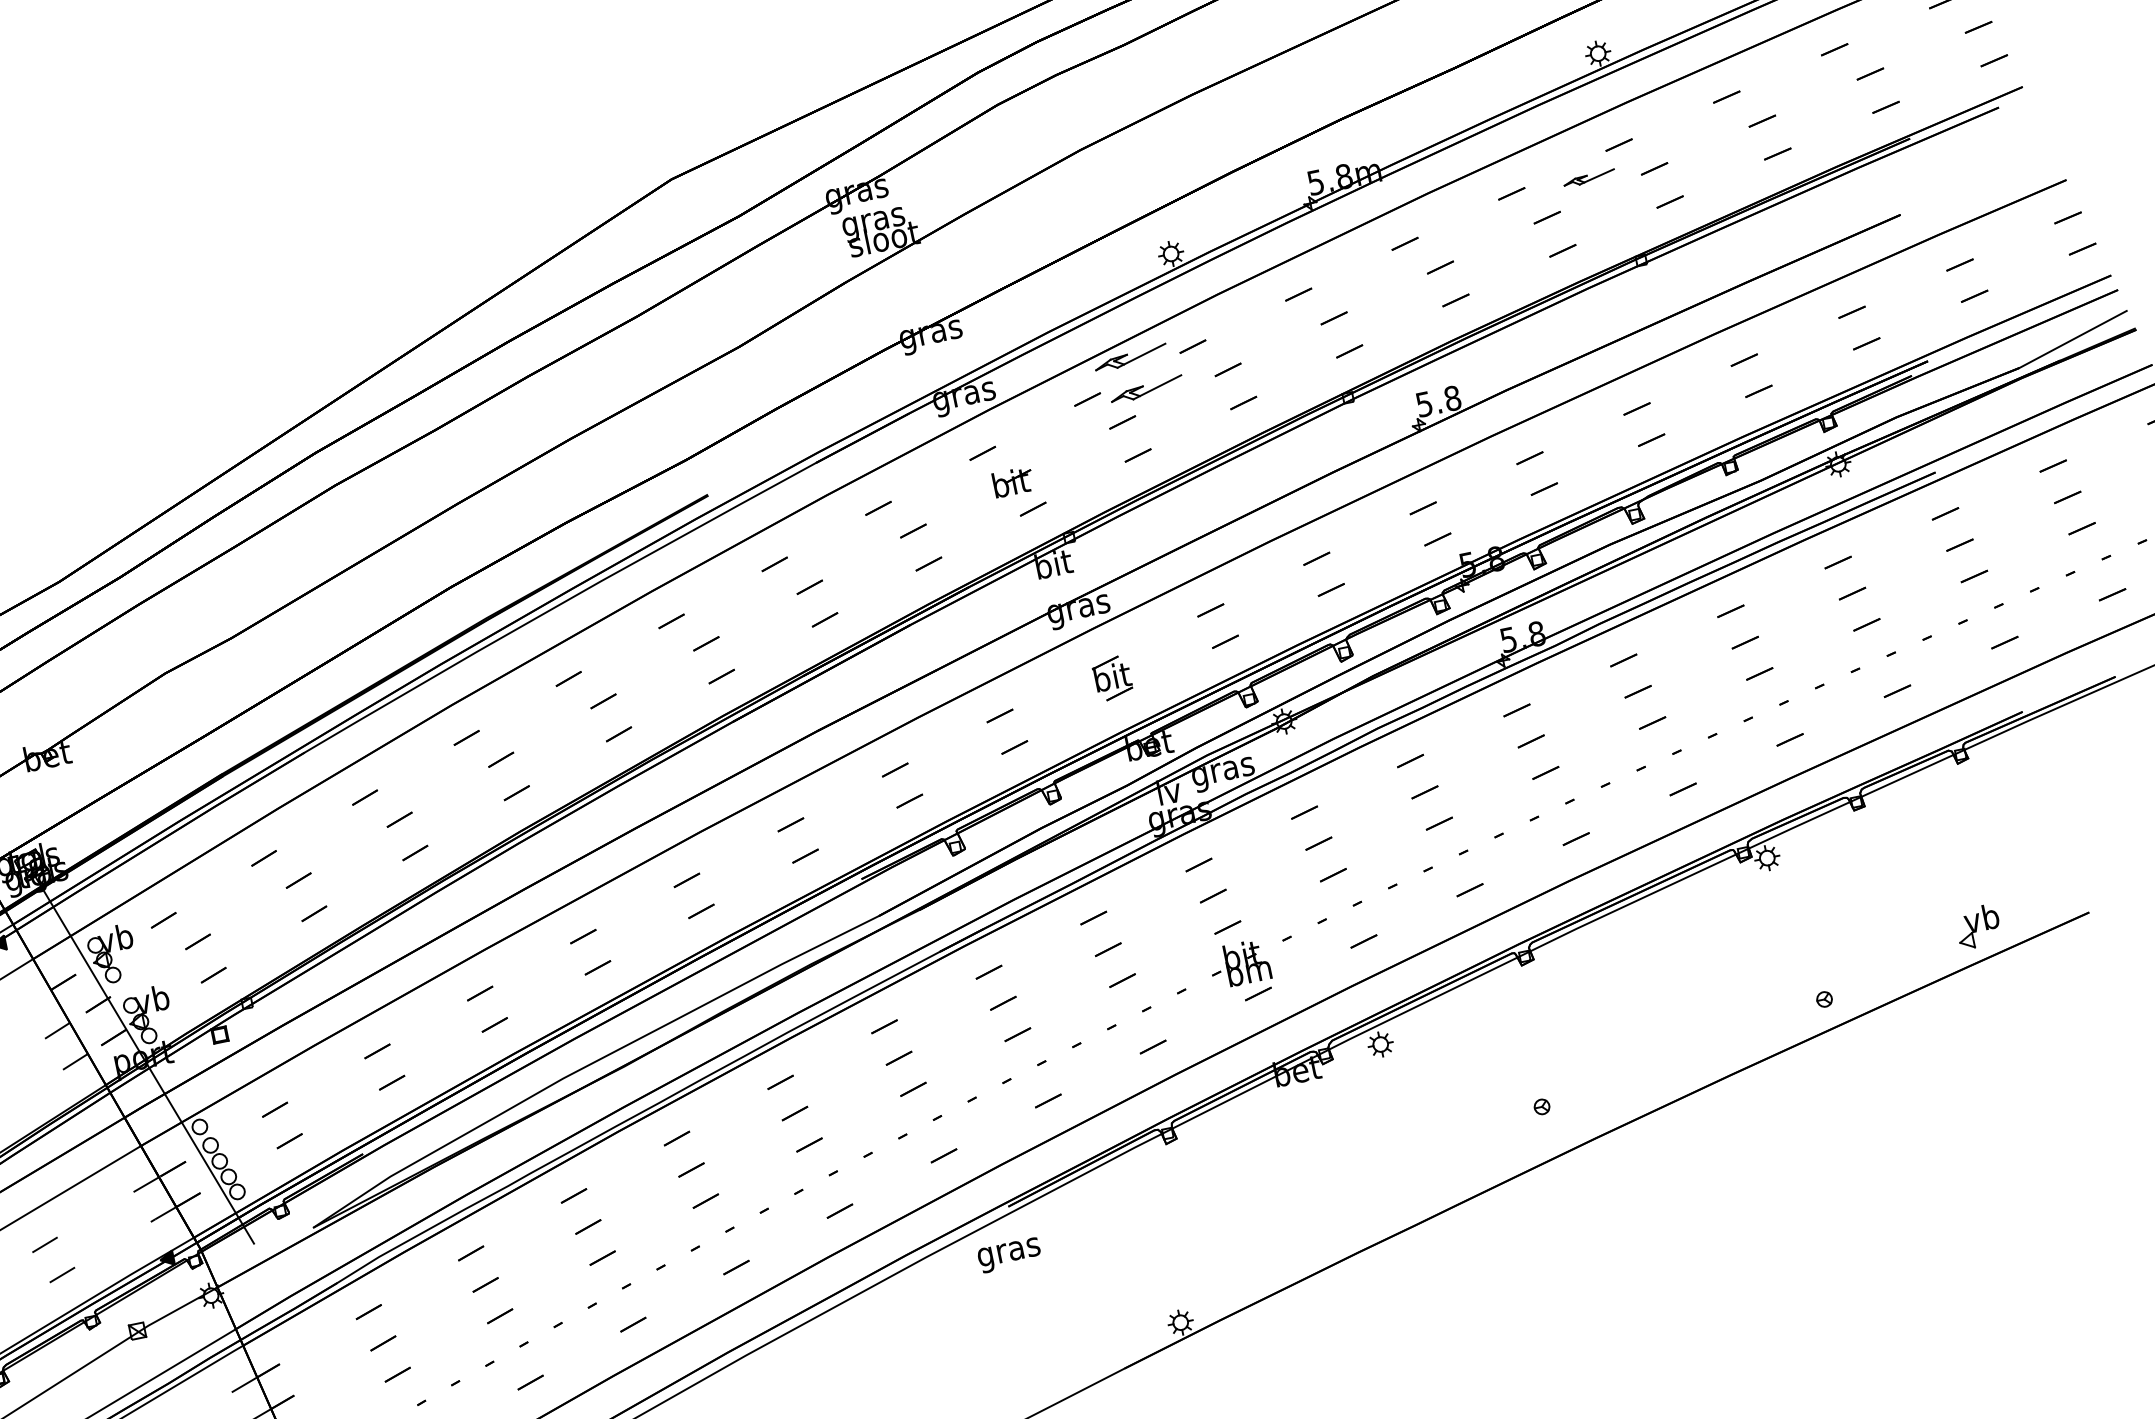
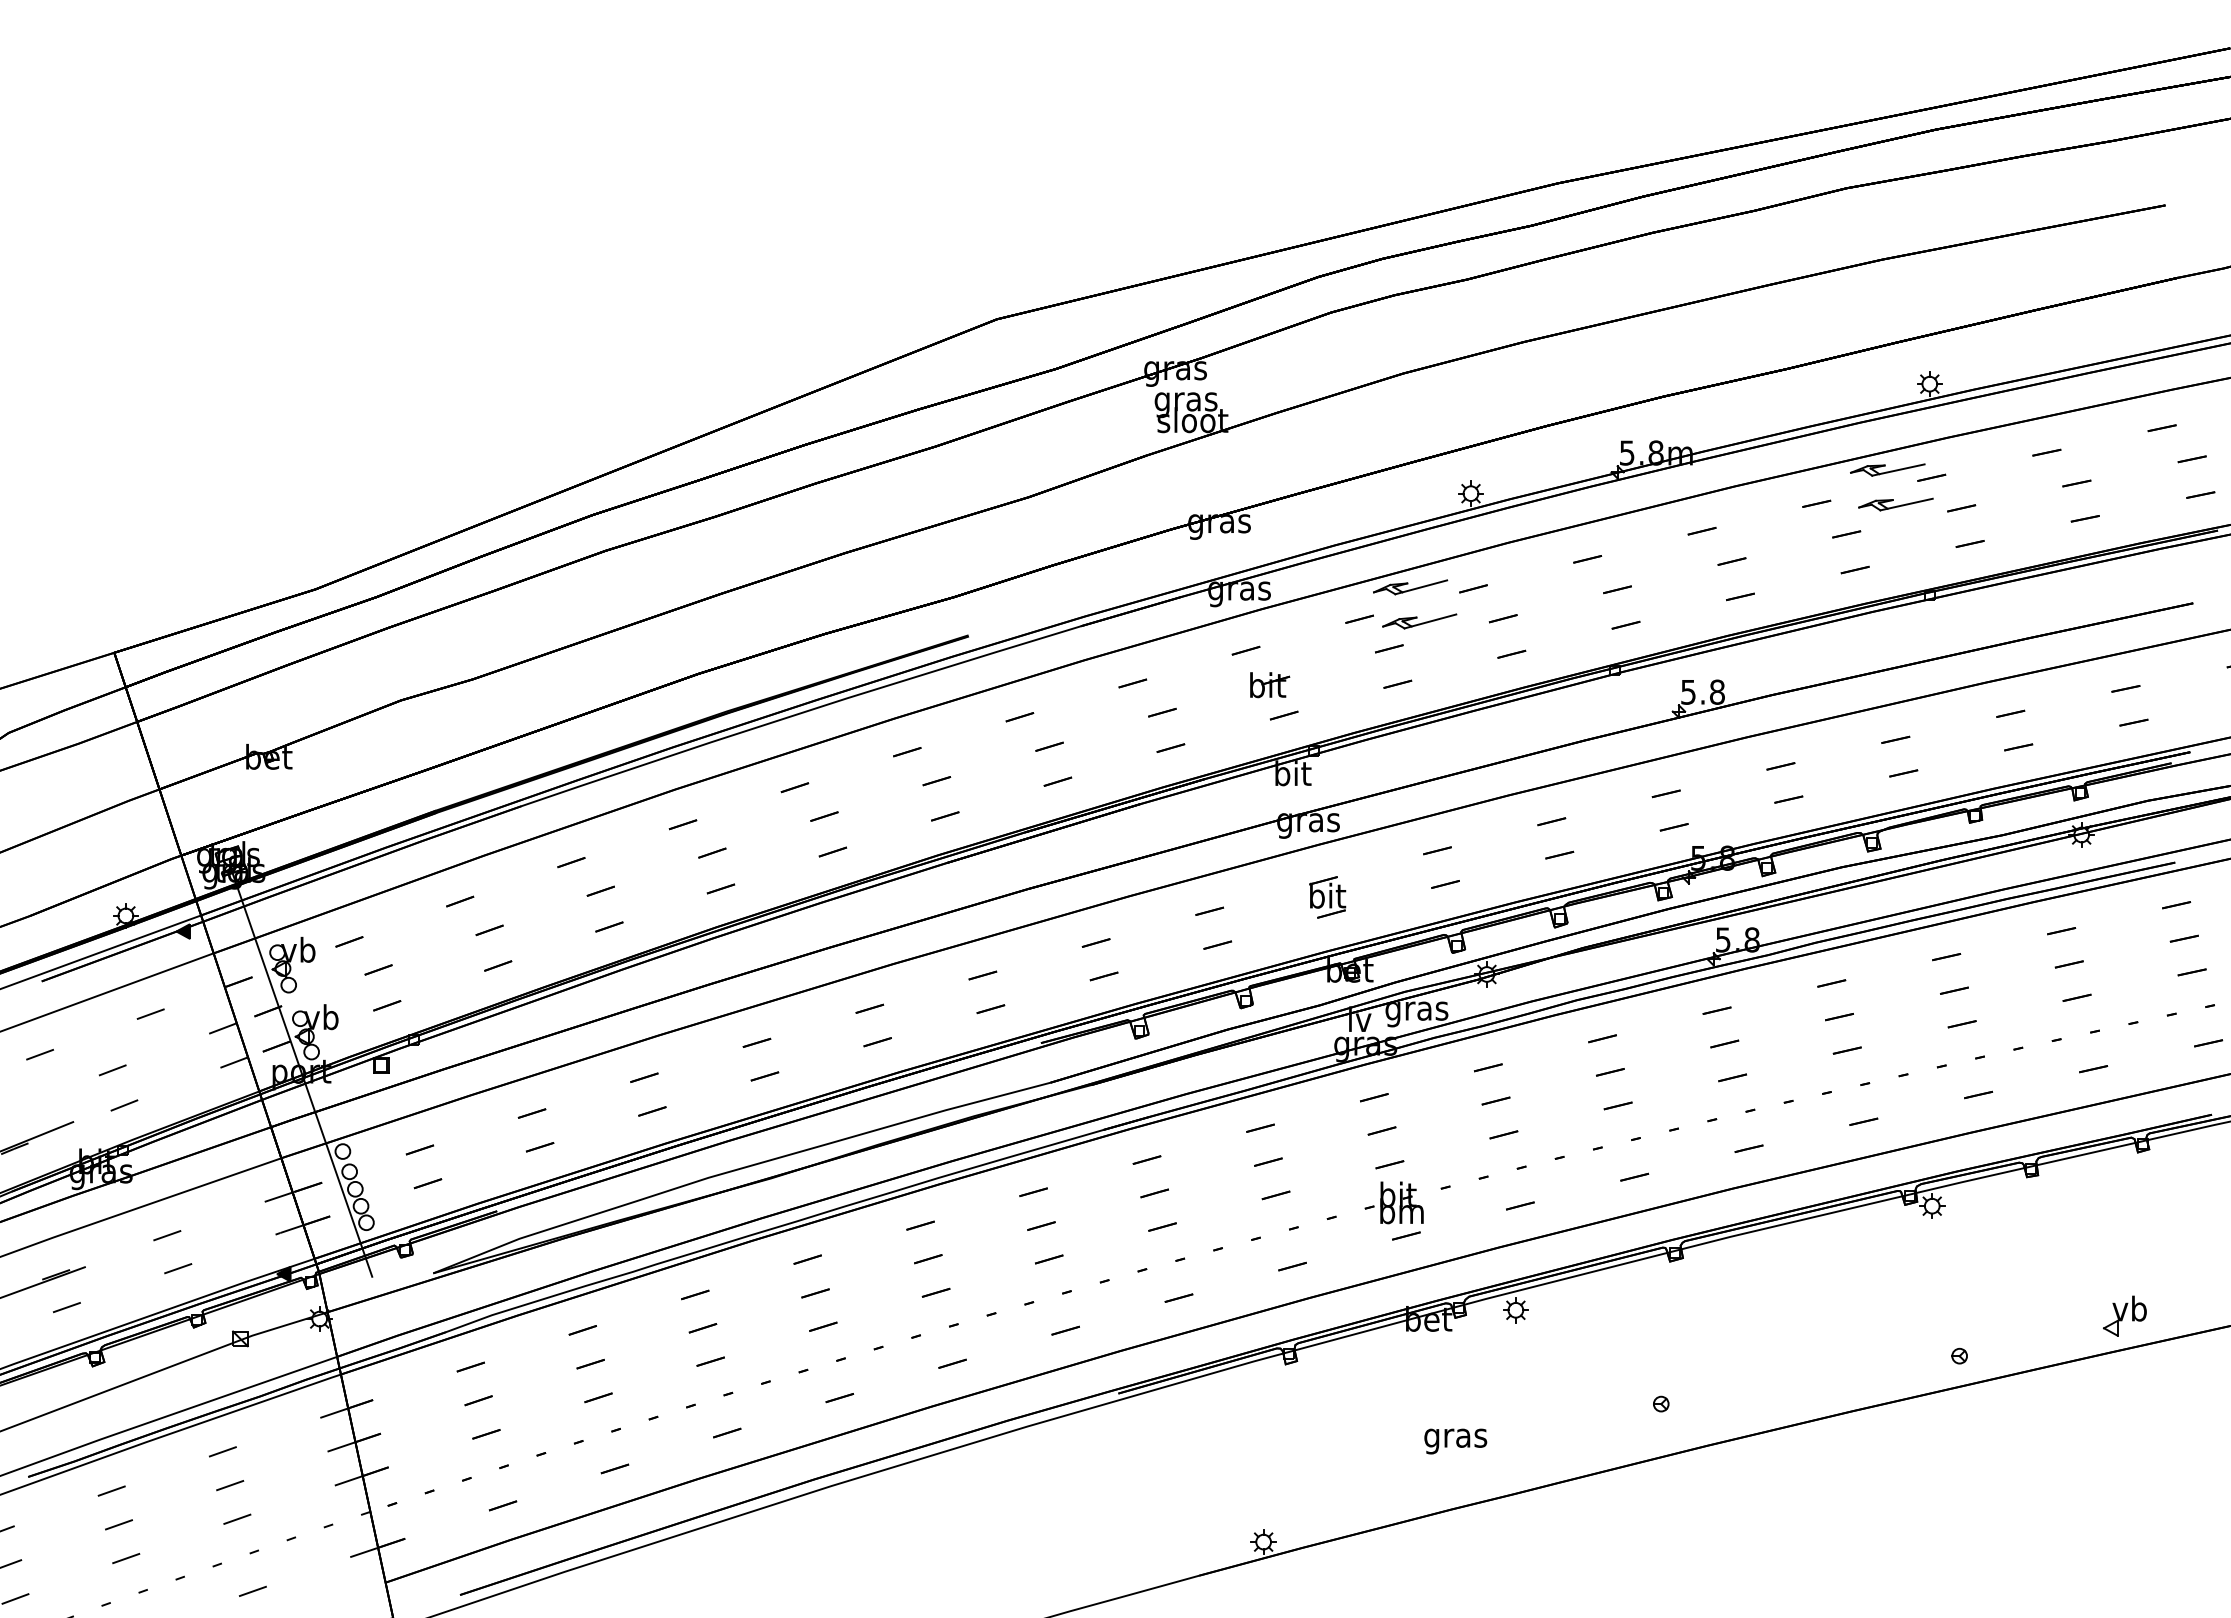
part: (1574, 145) -> (1887, 469), added
part: (1589, 178) -> (1895, 504), size x1.43
text: (1009, 1255) -> (1455, 1441), moved

